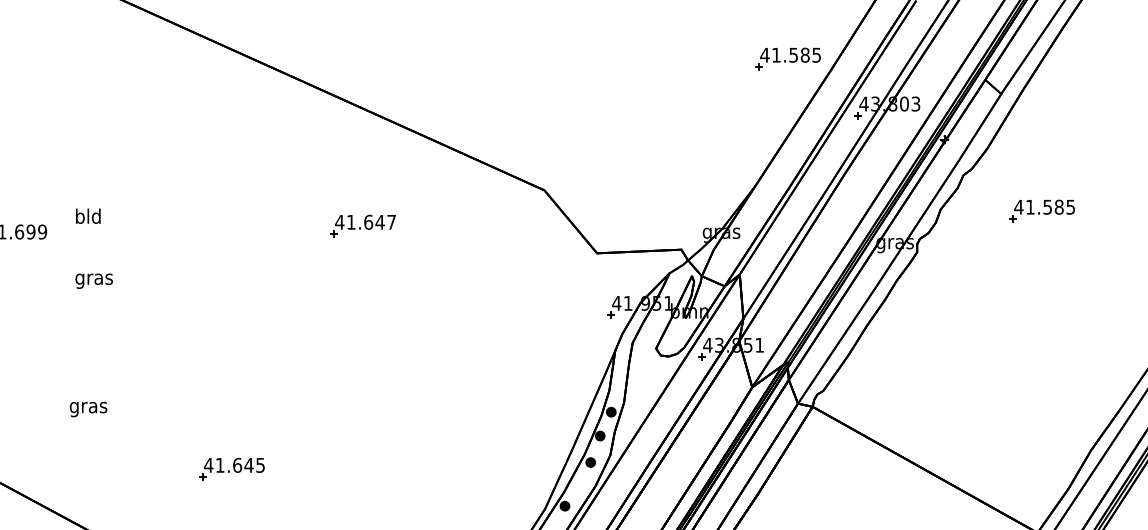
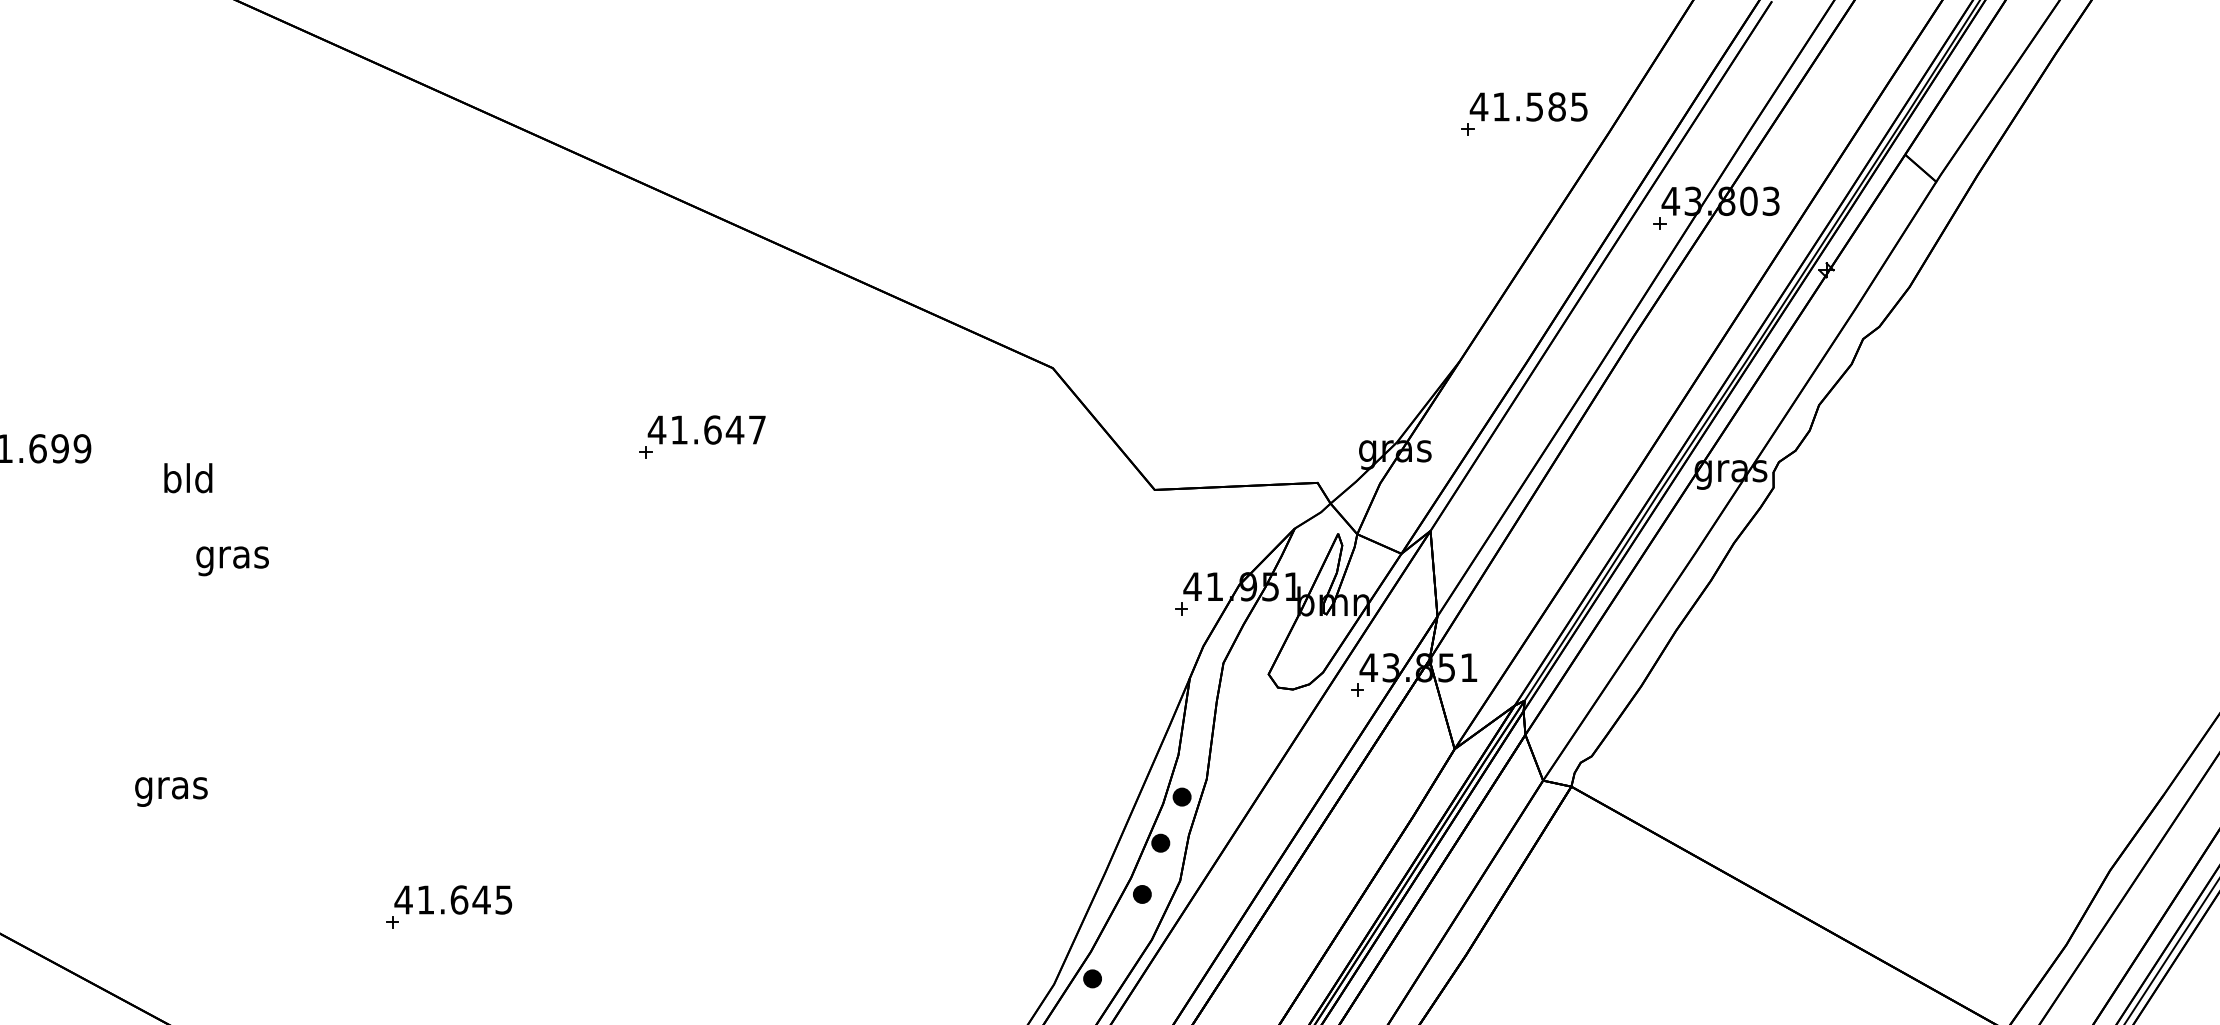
part: (1041, 210) -> (2013, 407), removed
text: (88, 215) -> (188, 476), moved
text: (93, 280) -> (231, 559), moved

